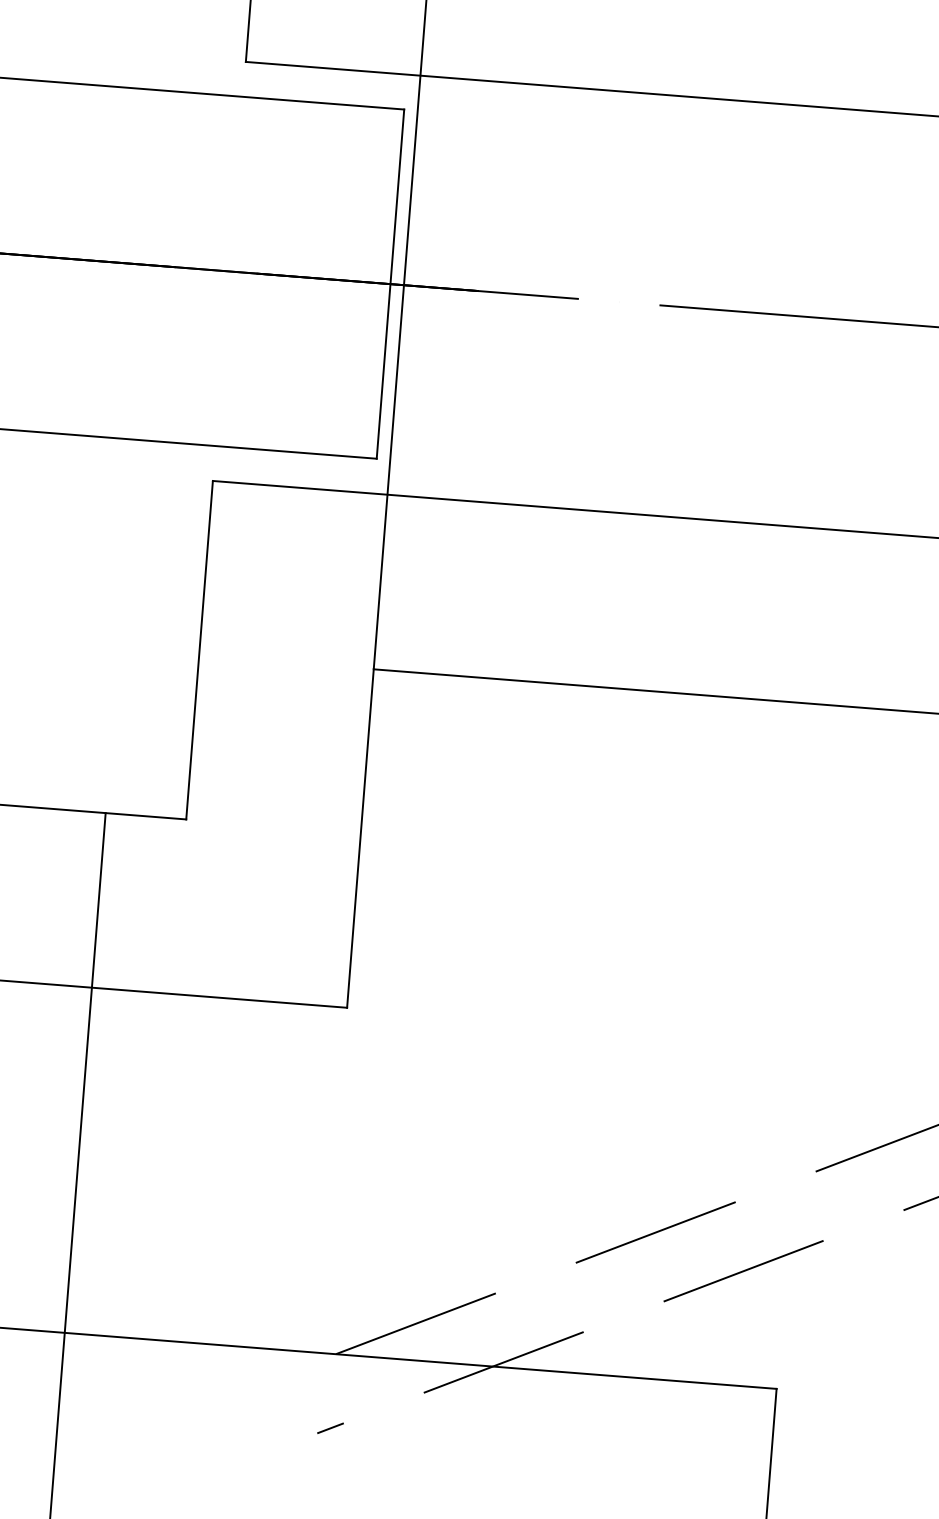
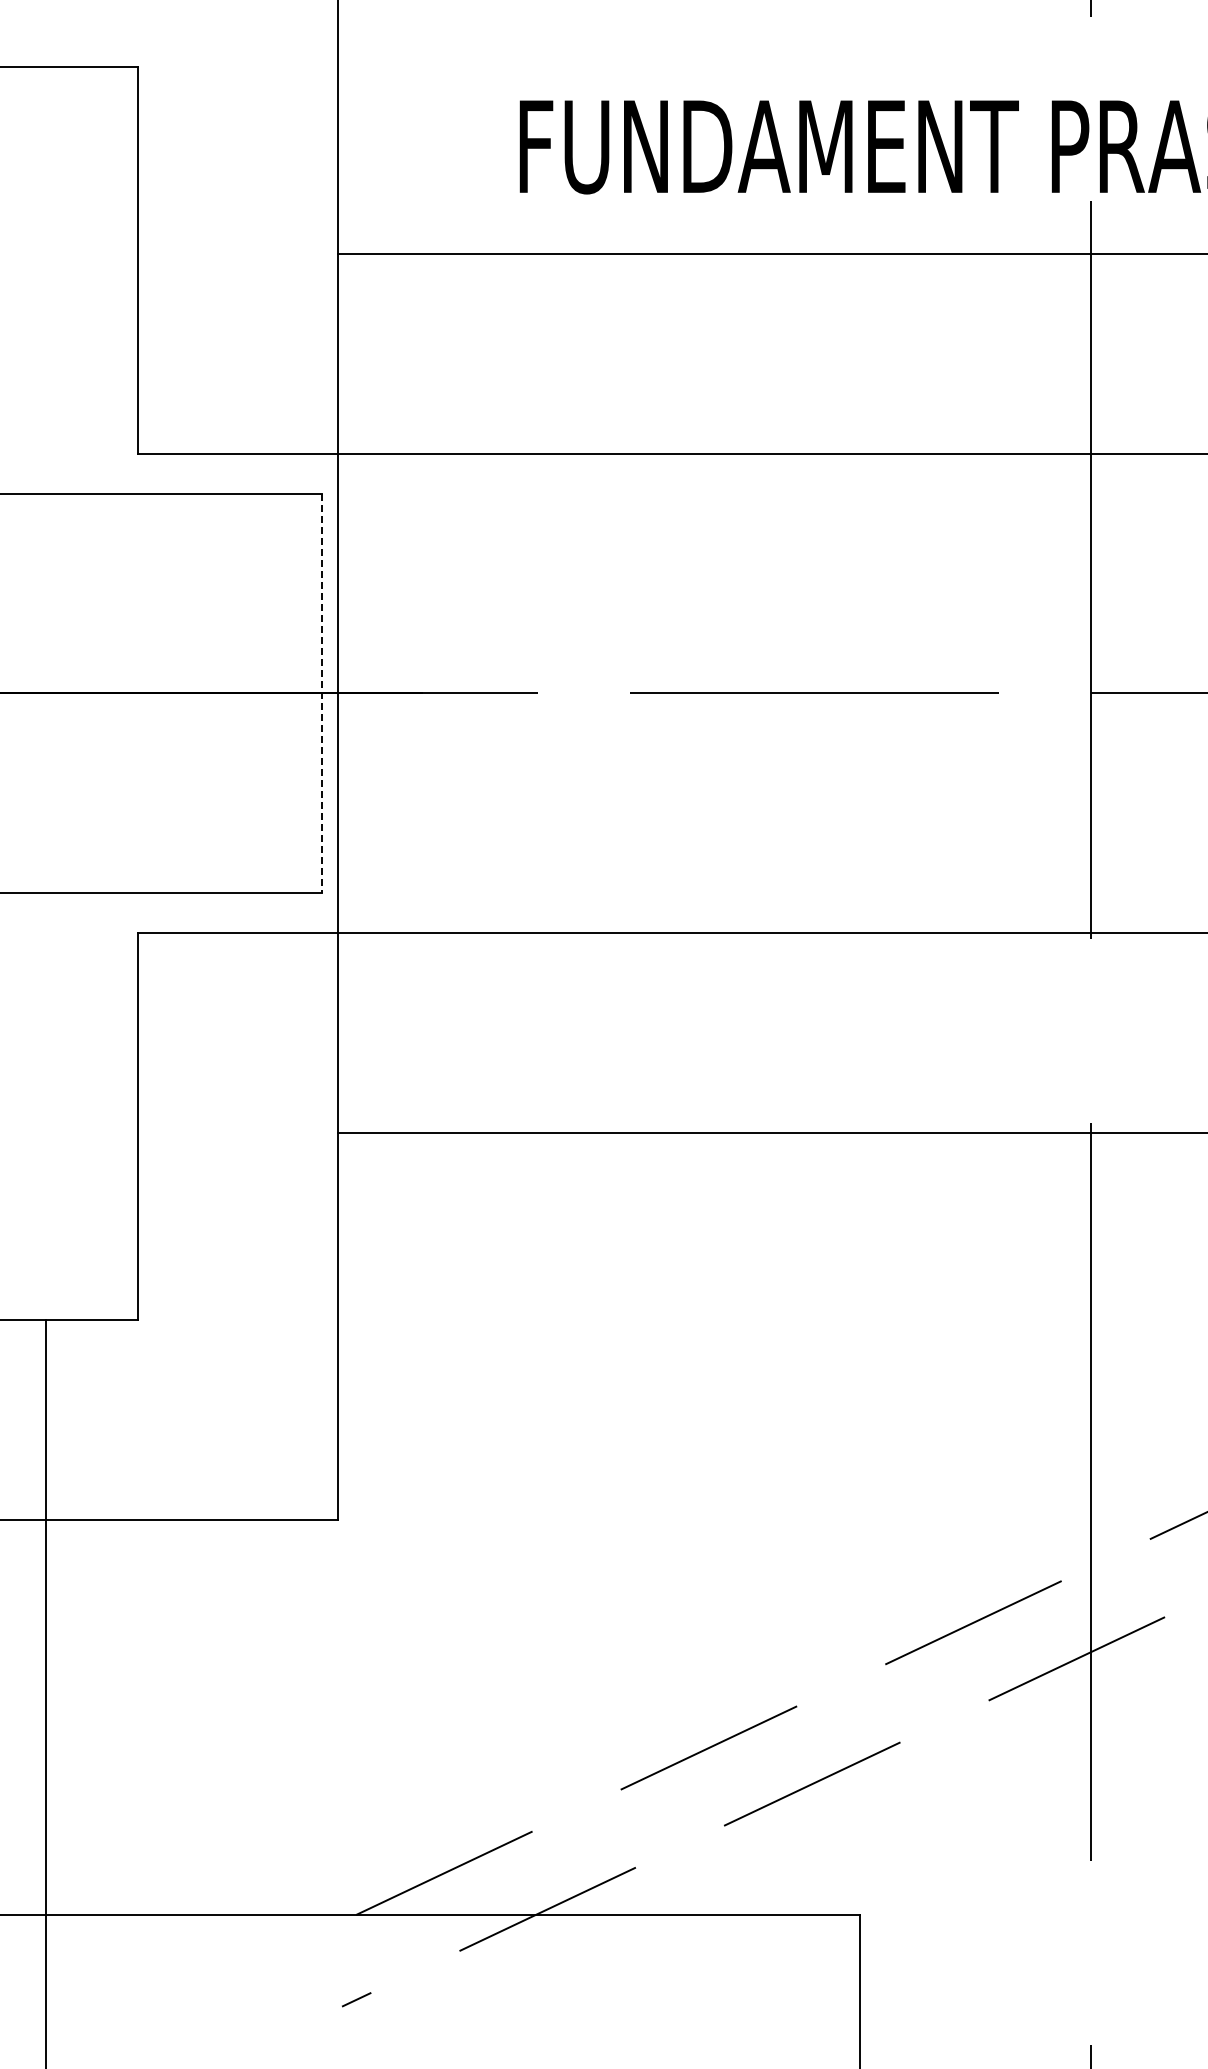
line: (390, 284) -> (322, 693), solid -> dashed

